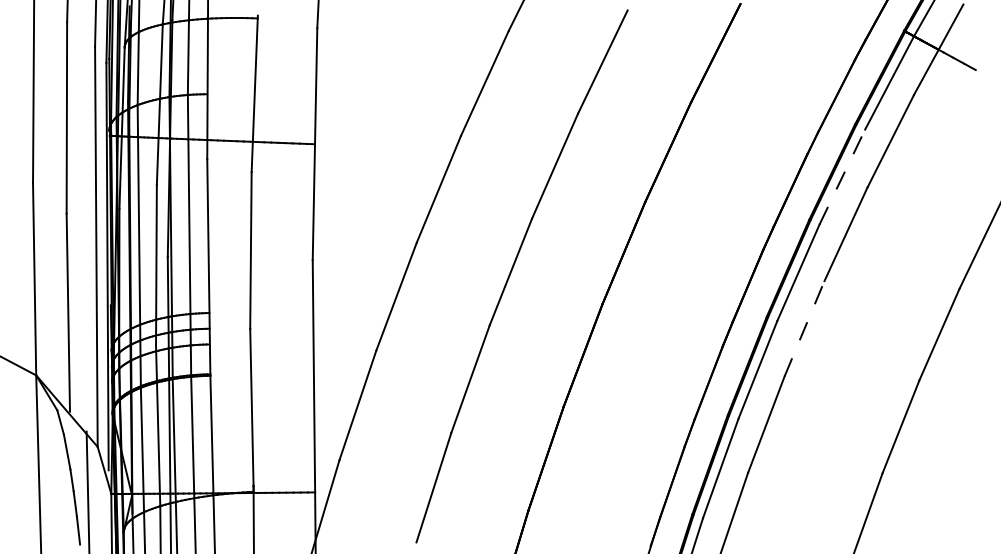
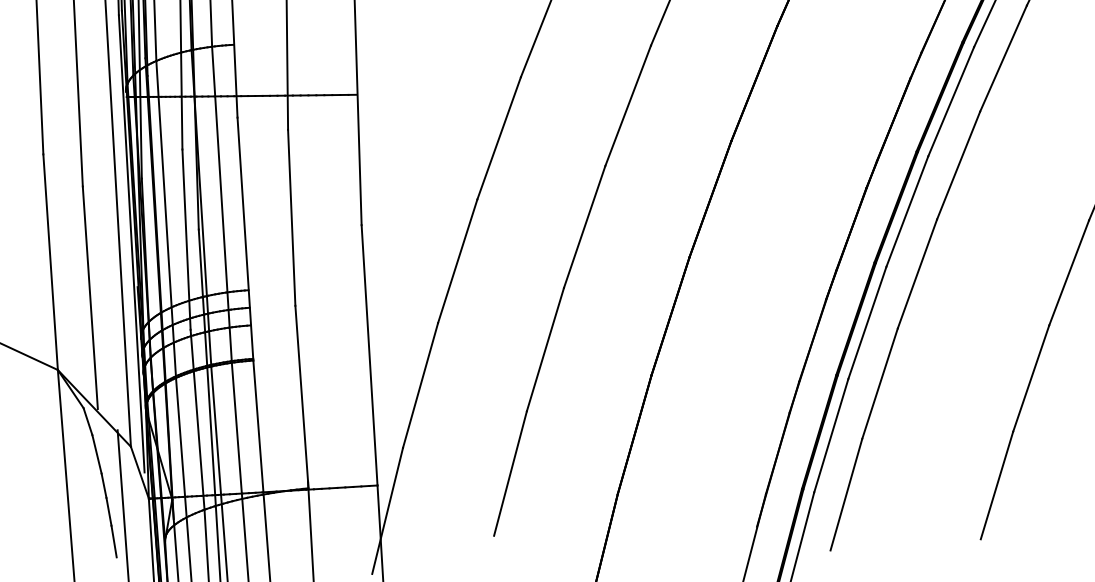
line: (842, 177) -> (951, 102), dashed -> solid
line: (804, 328) -> (917, 273), dashed -> solid

